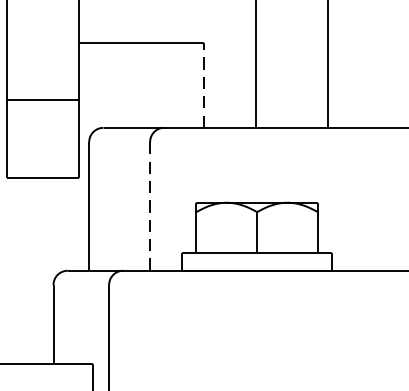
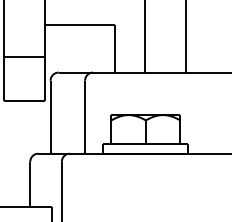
line: (203, 85) -> (115, 48), dashed -> solid
line: (150, 205) -> (85, 116), dashed -> solid

